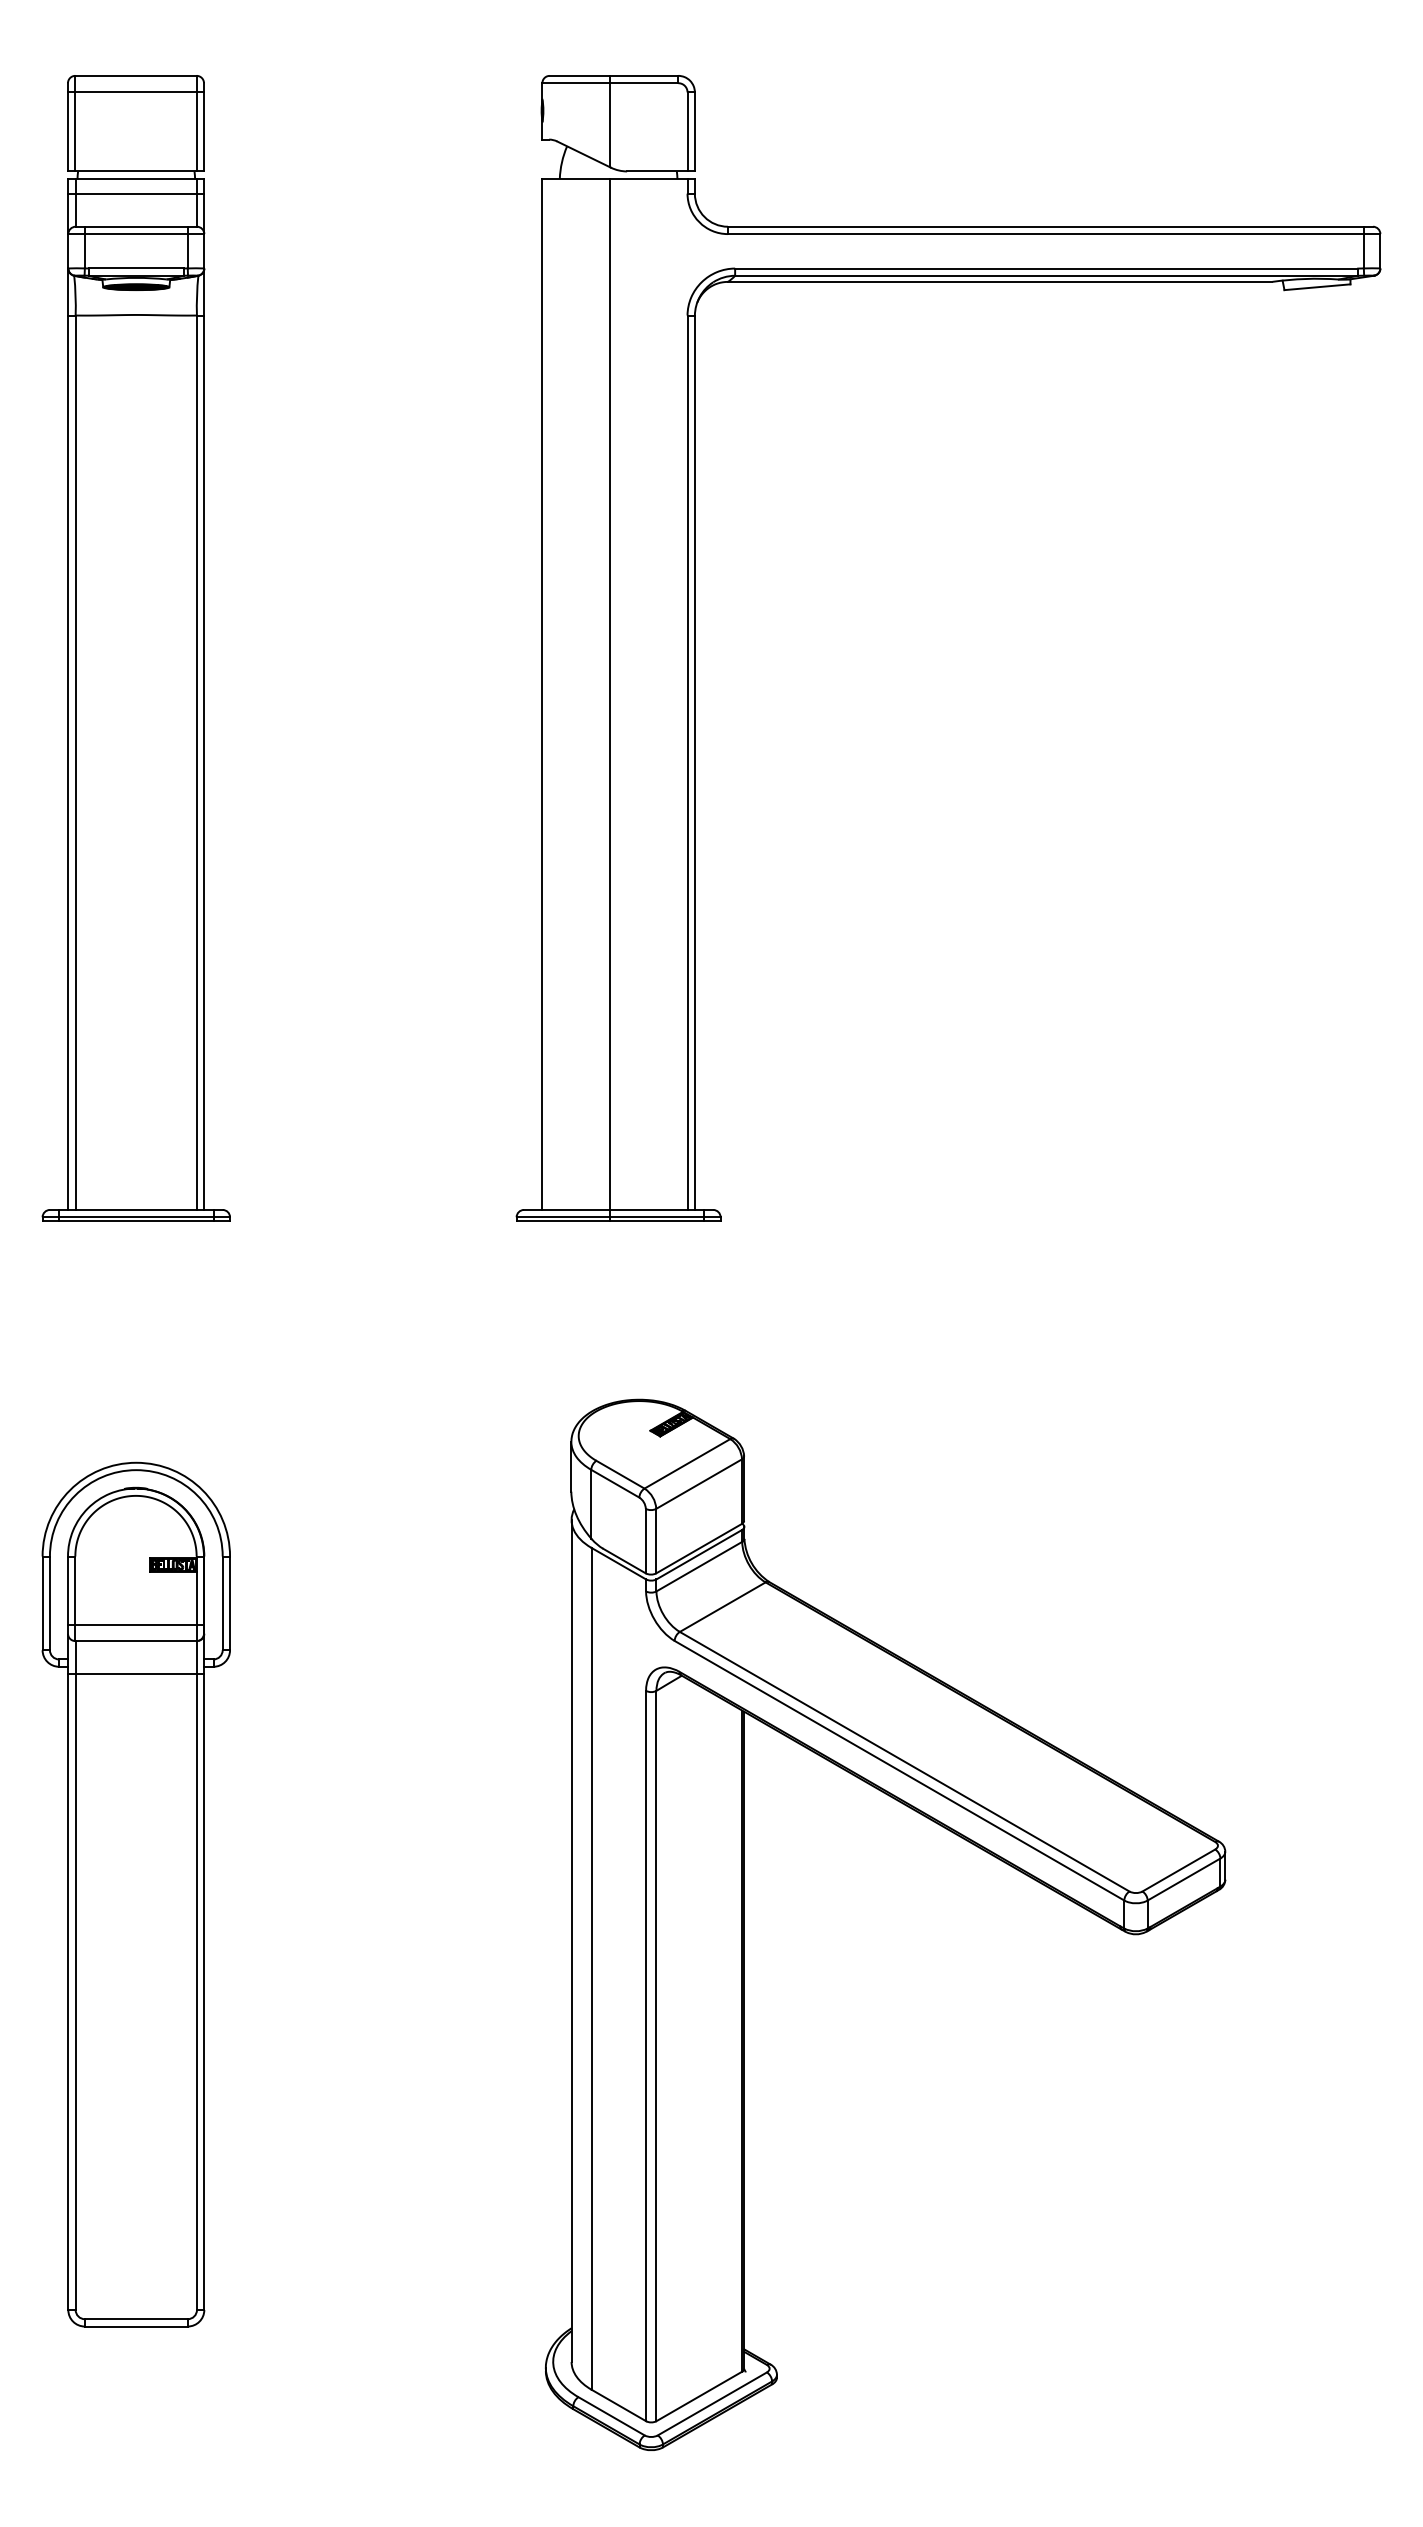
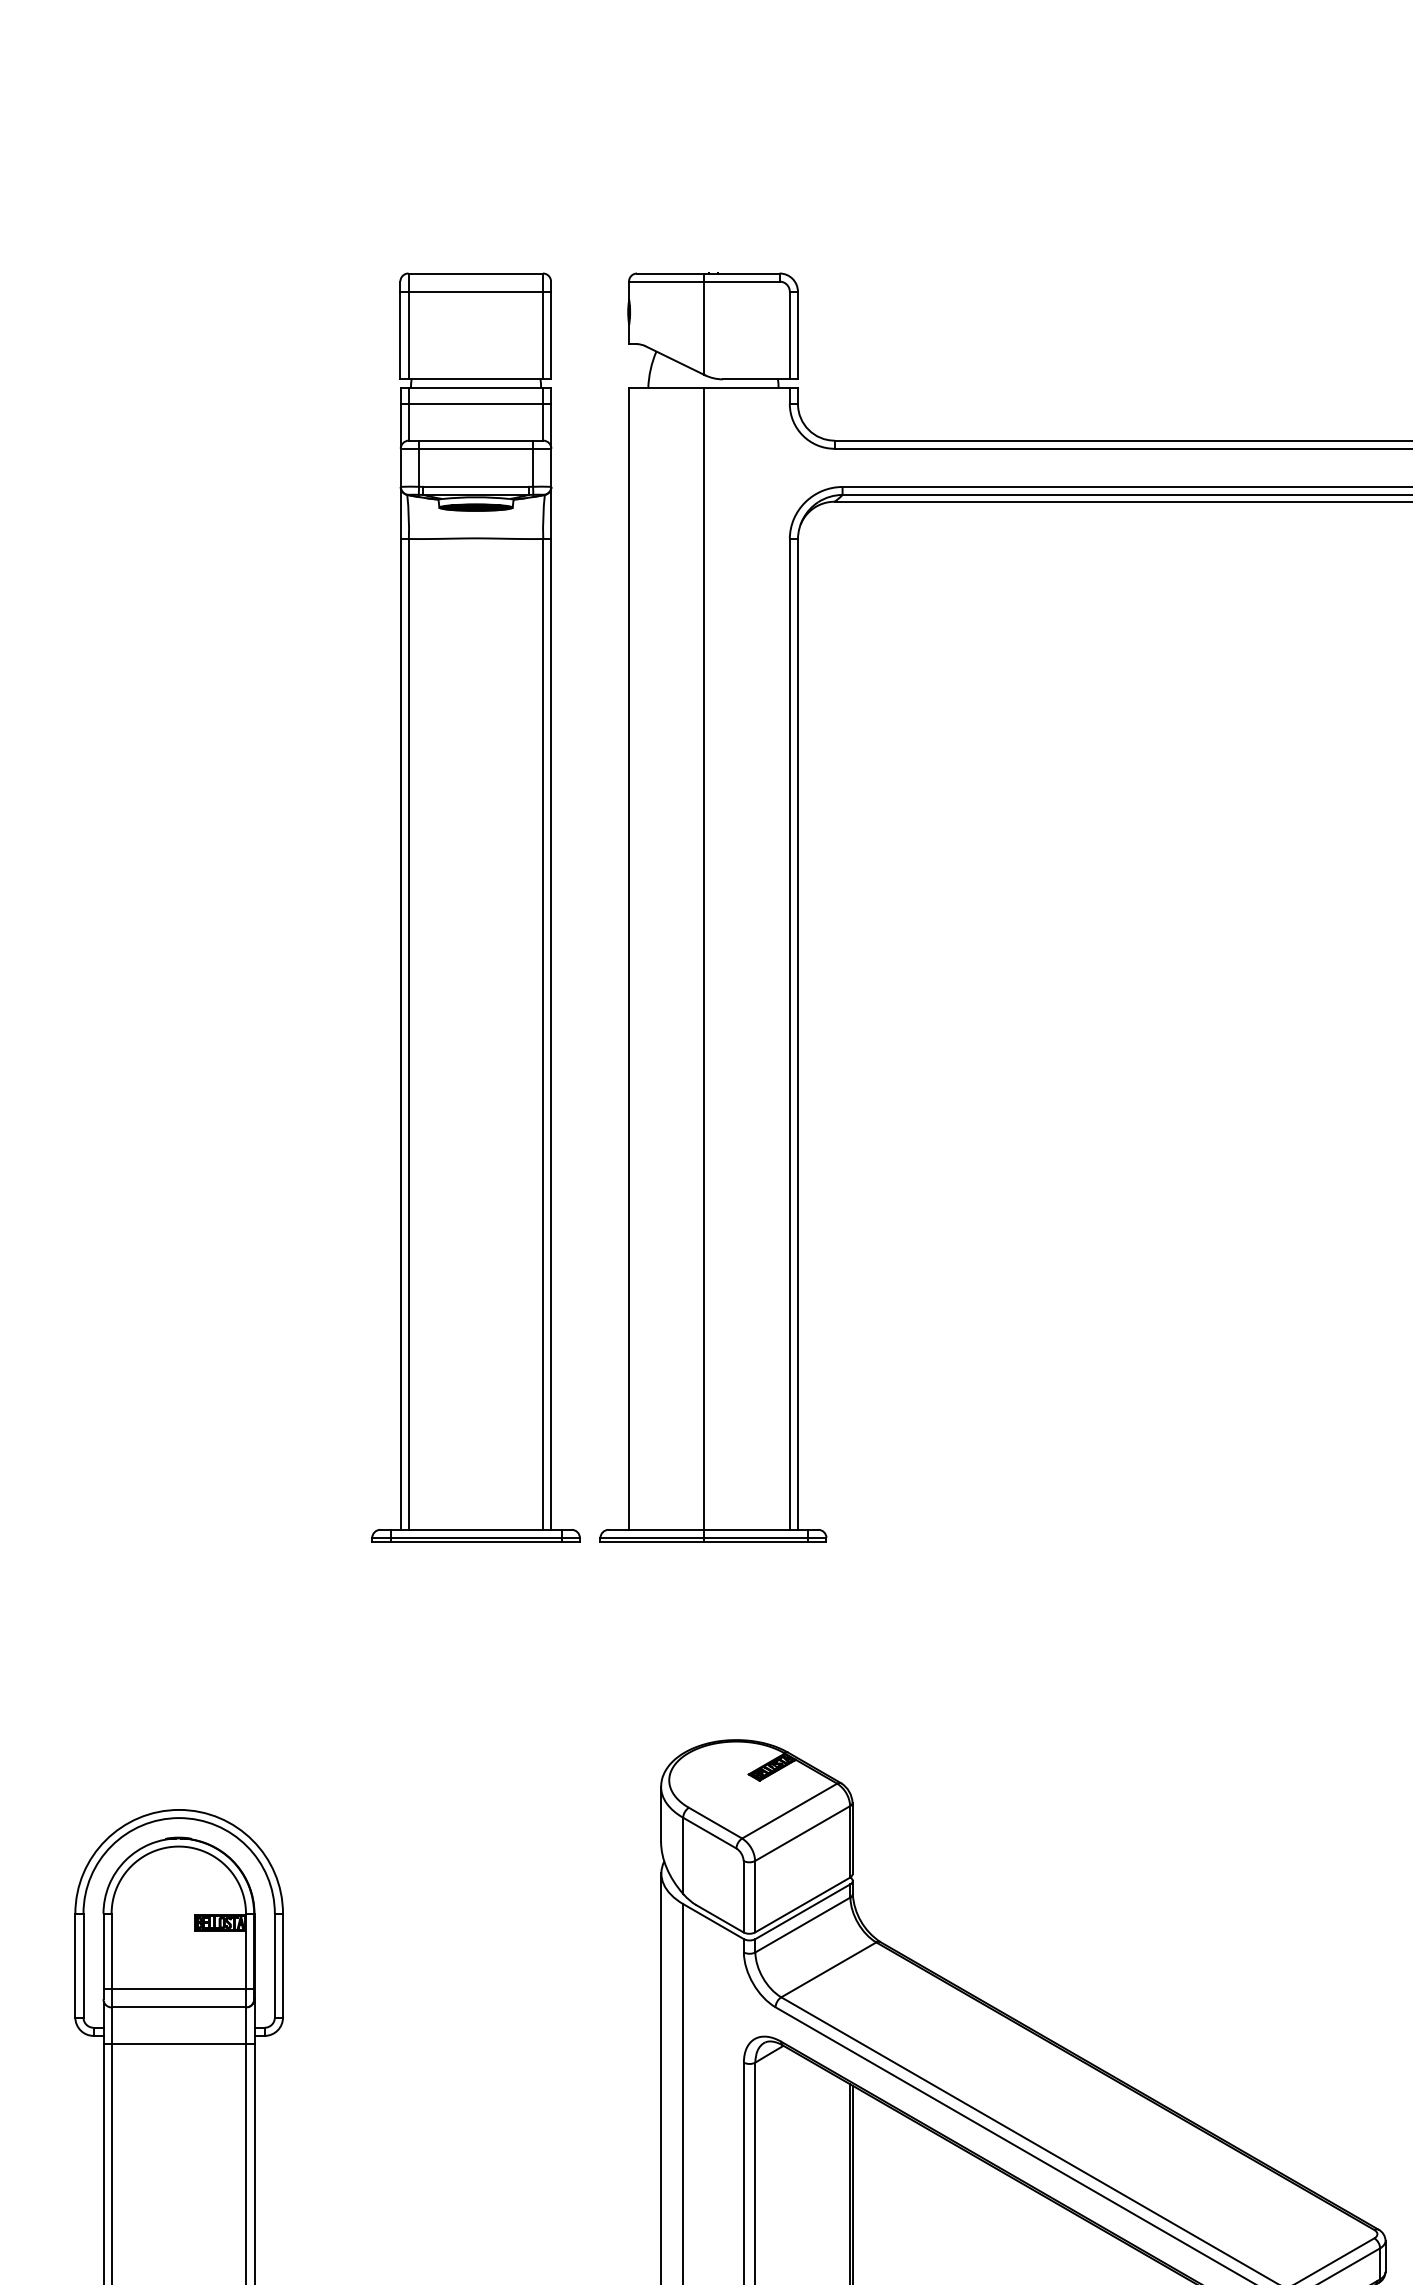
part: (135, 648) -> (475, 907), moved

